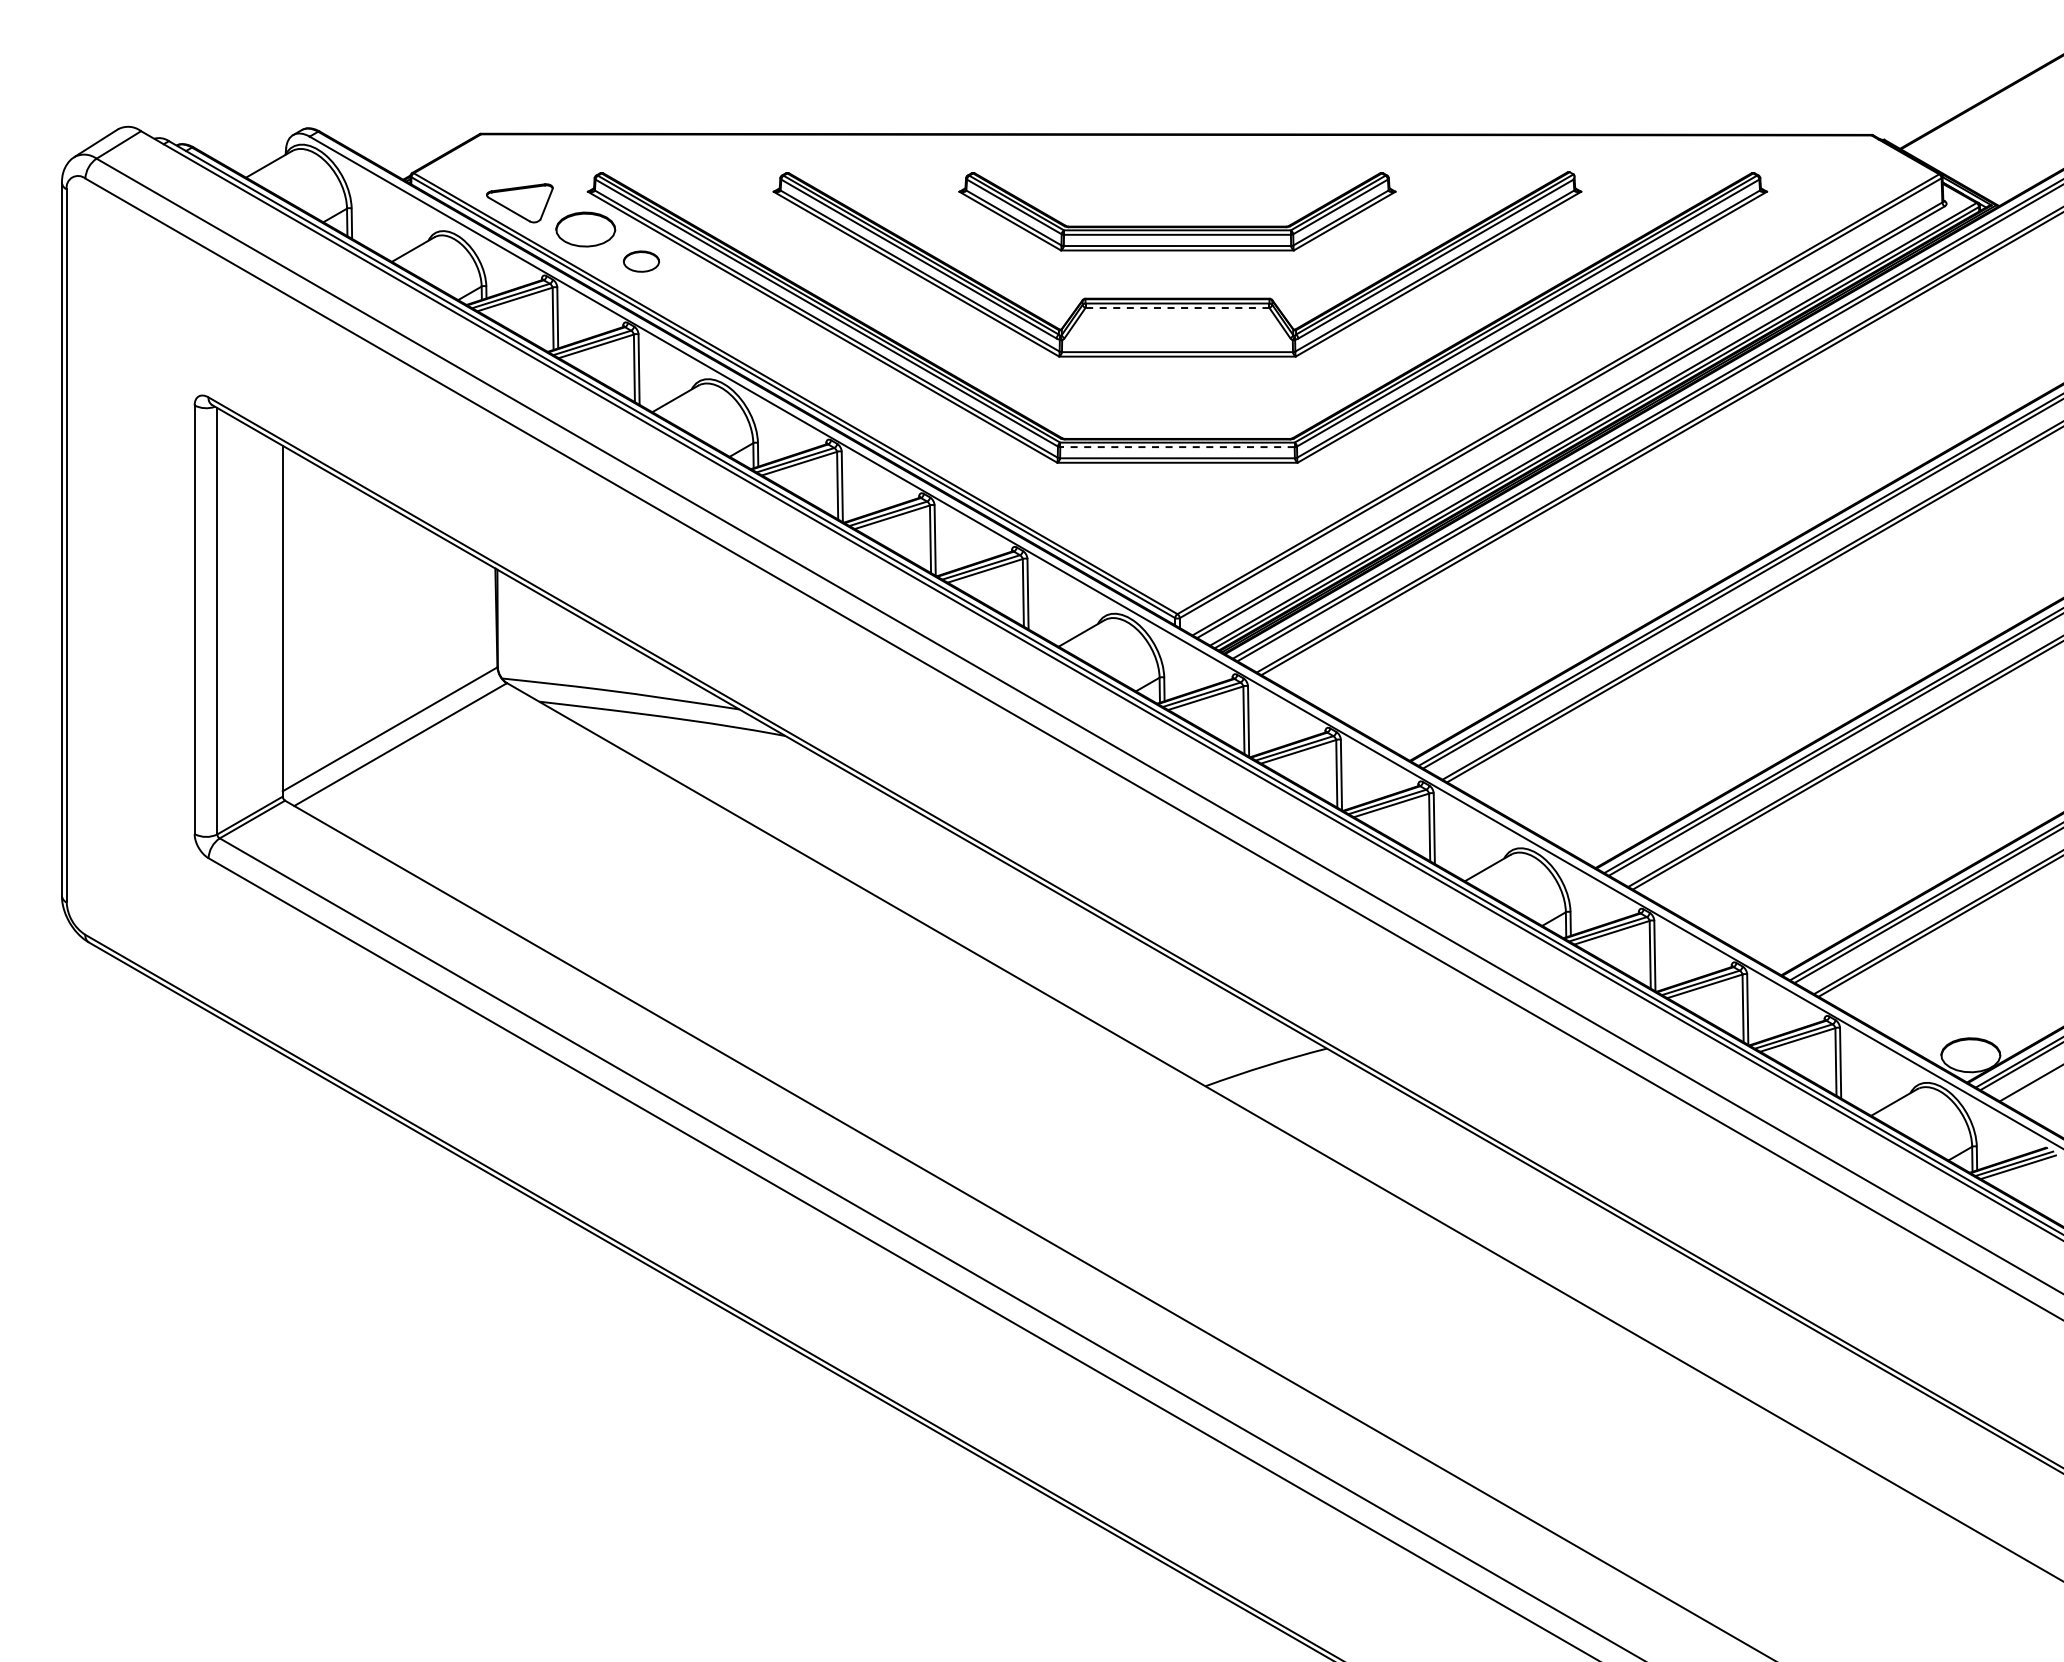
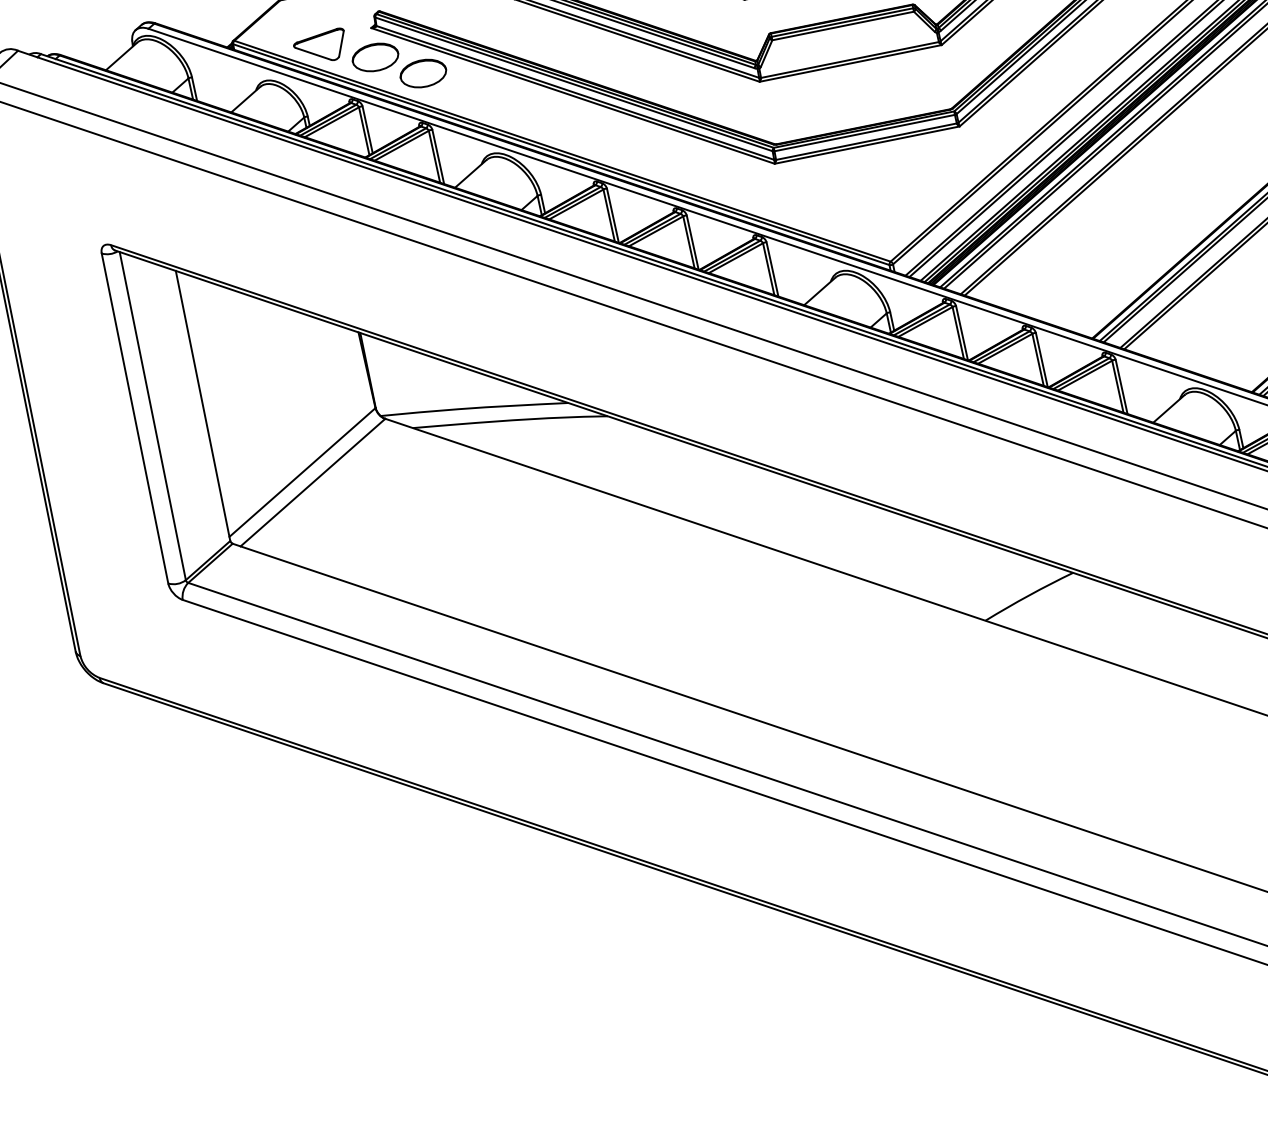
part: (641, 261) -> (423, 73), size x1.67
line: (1177, 308) -> (843, 26), dashed -> solid
line: (1177, 447) -> (864, 133), dashed -> solid

